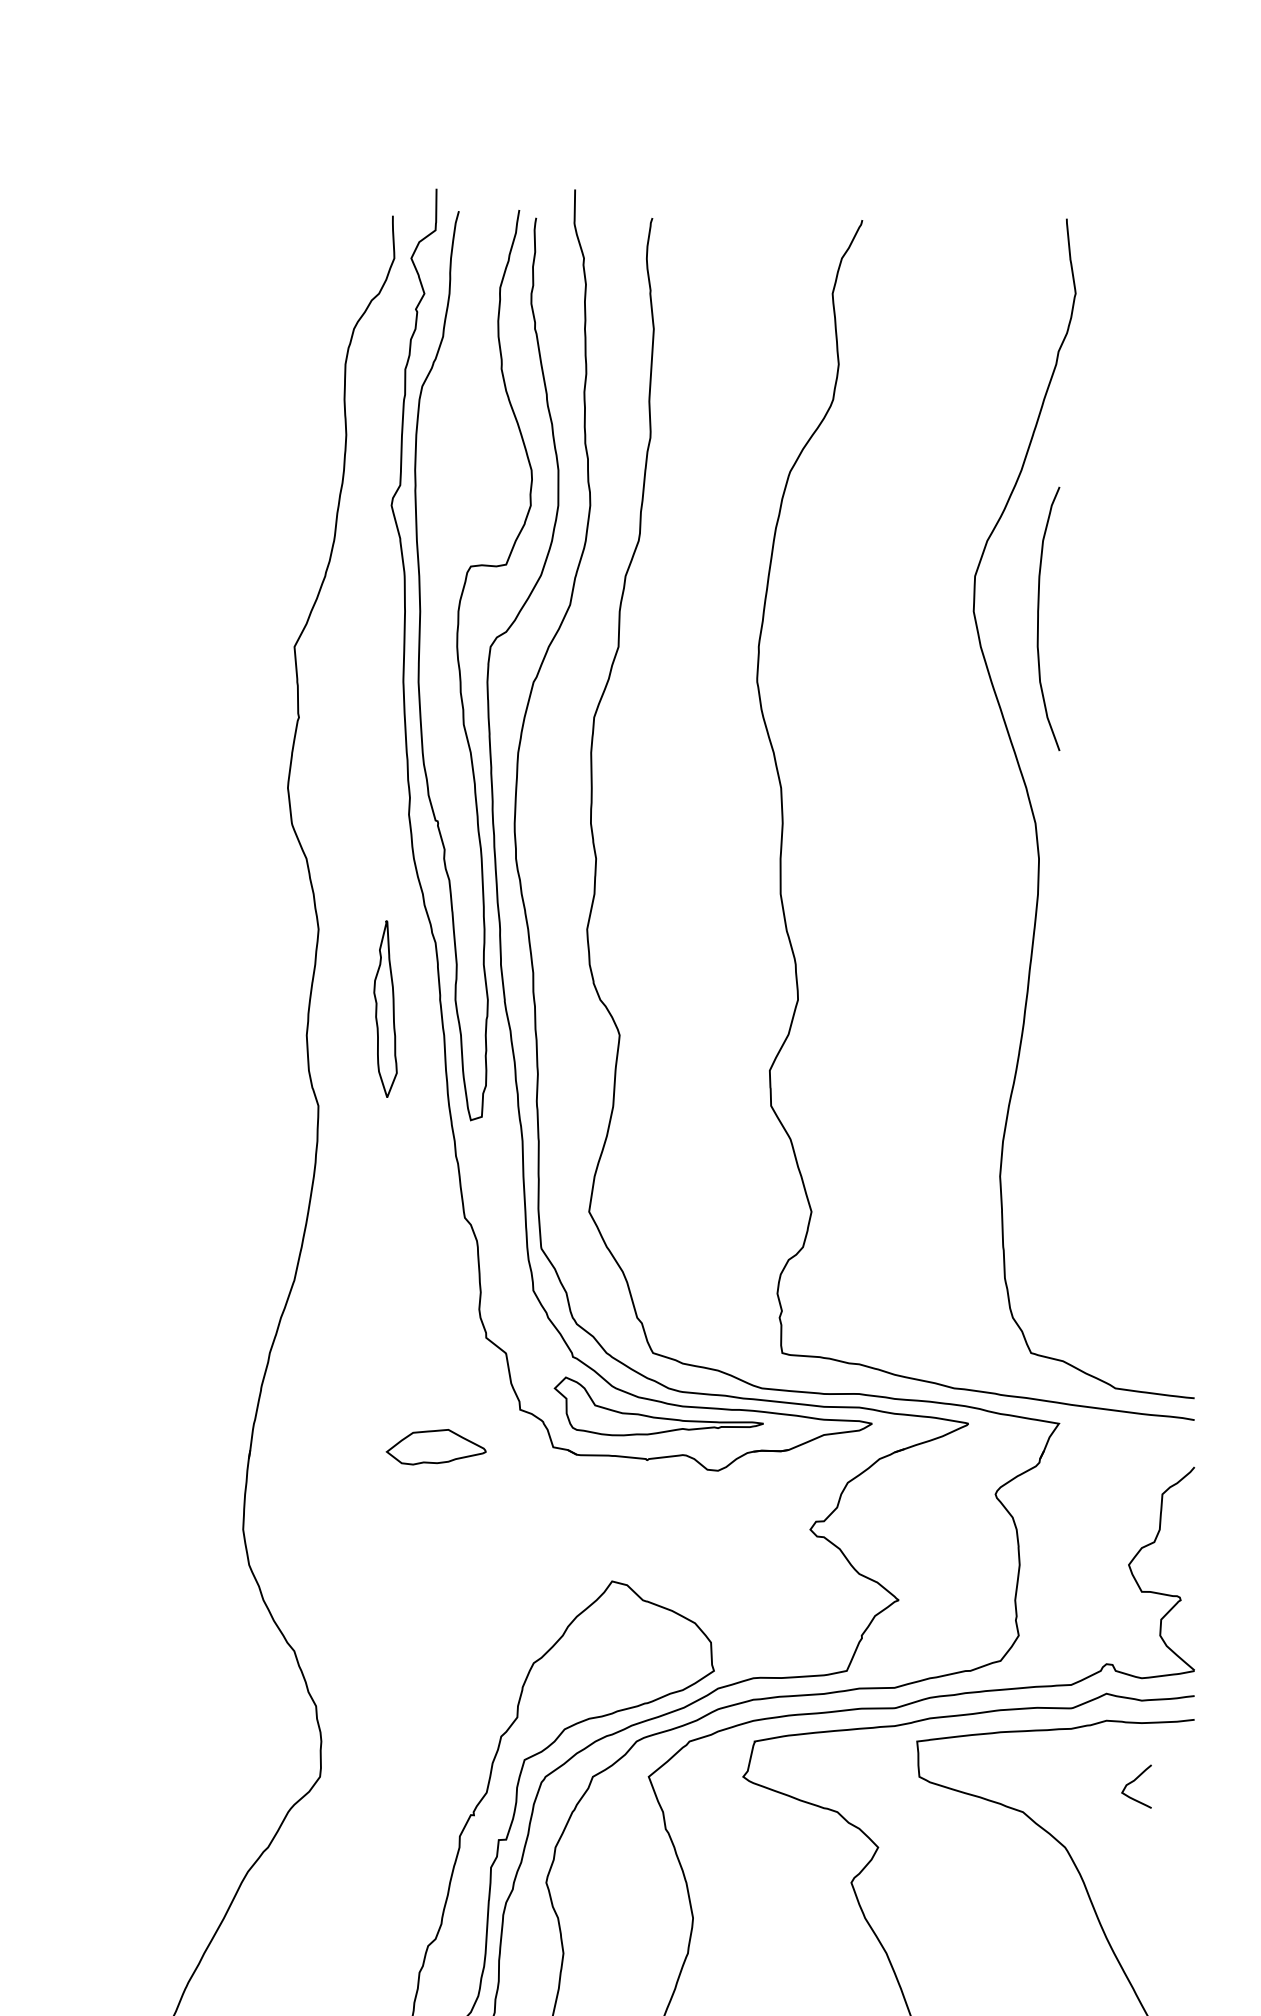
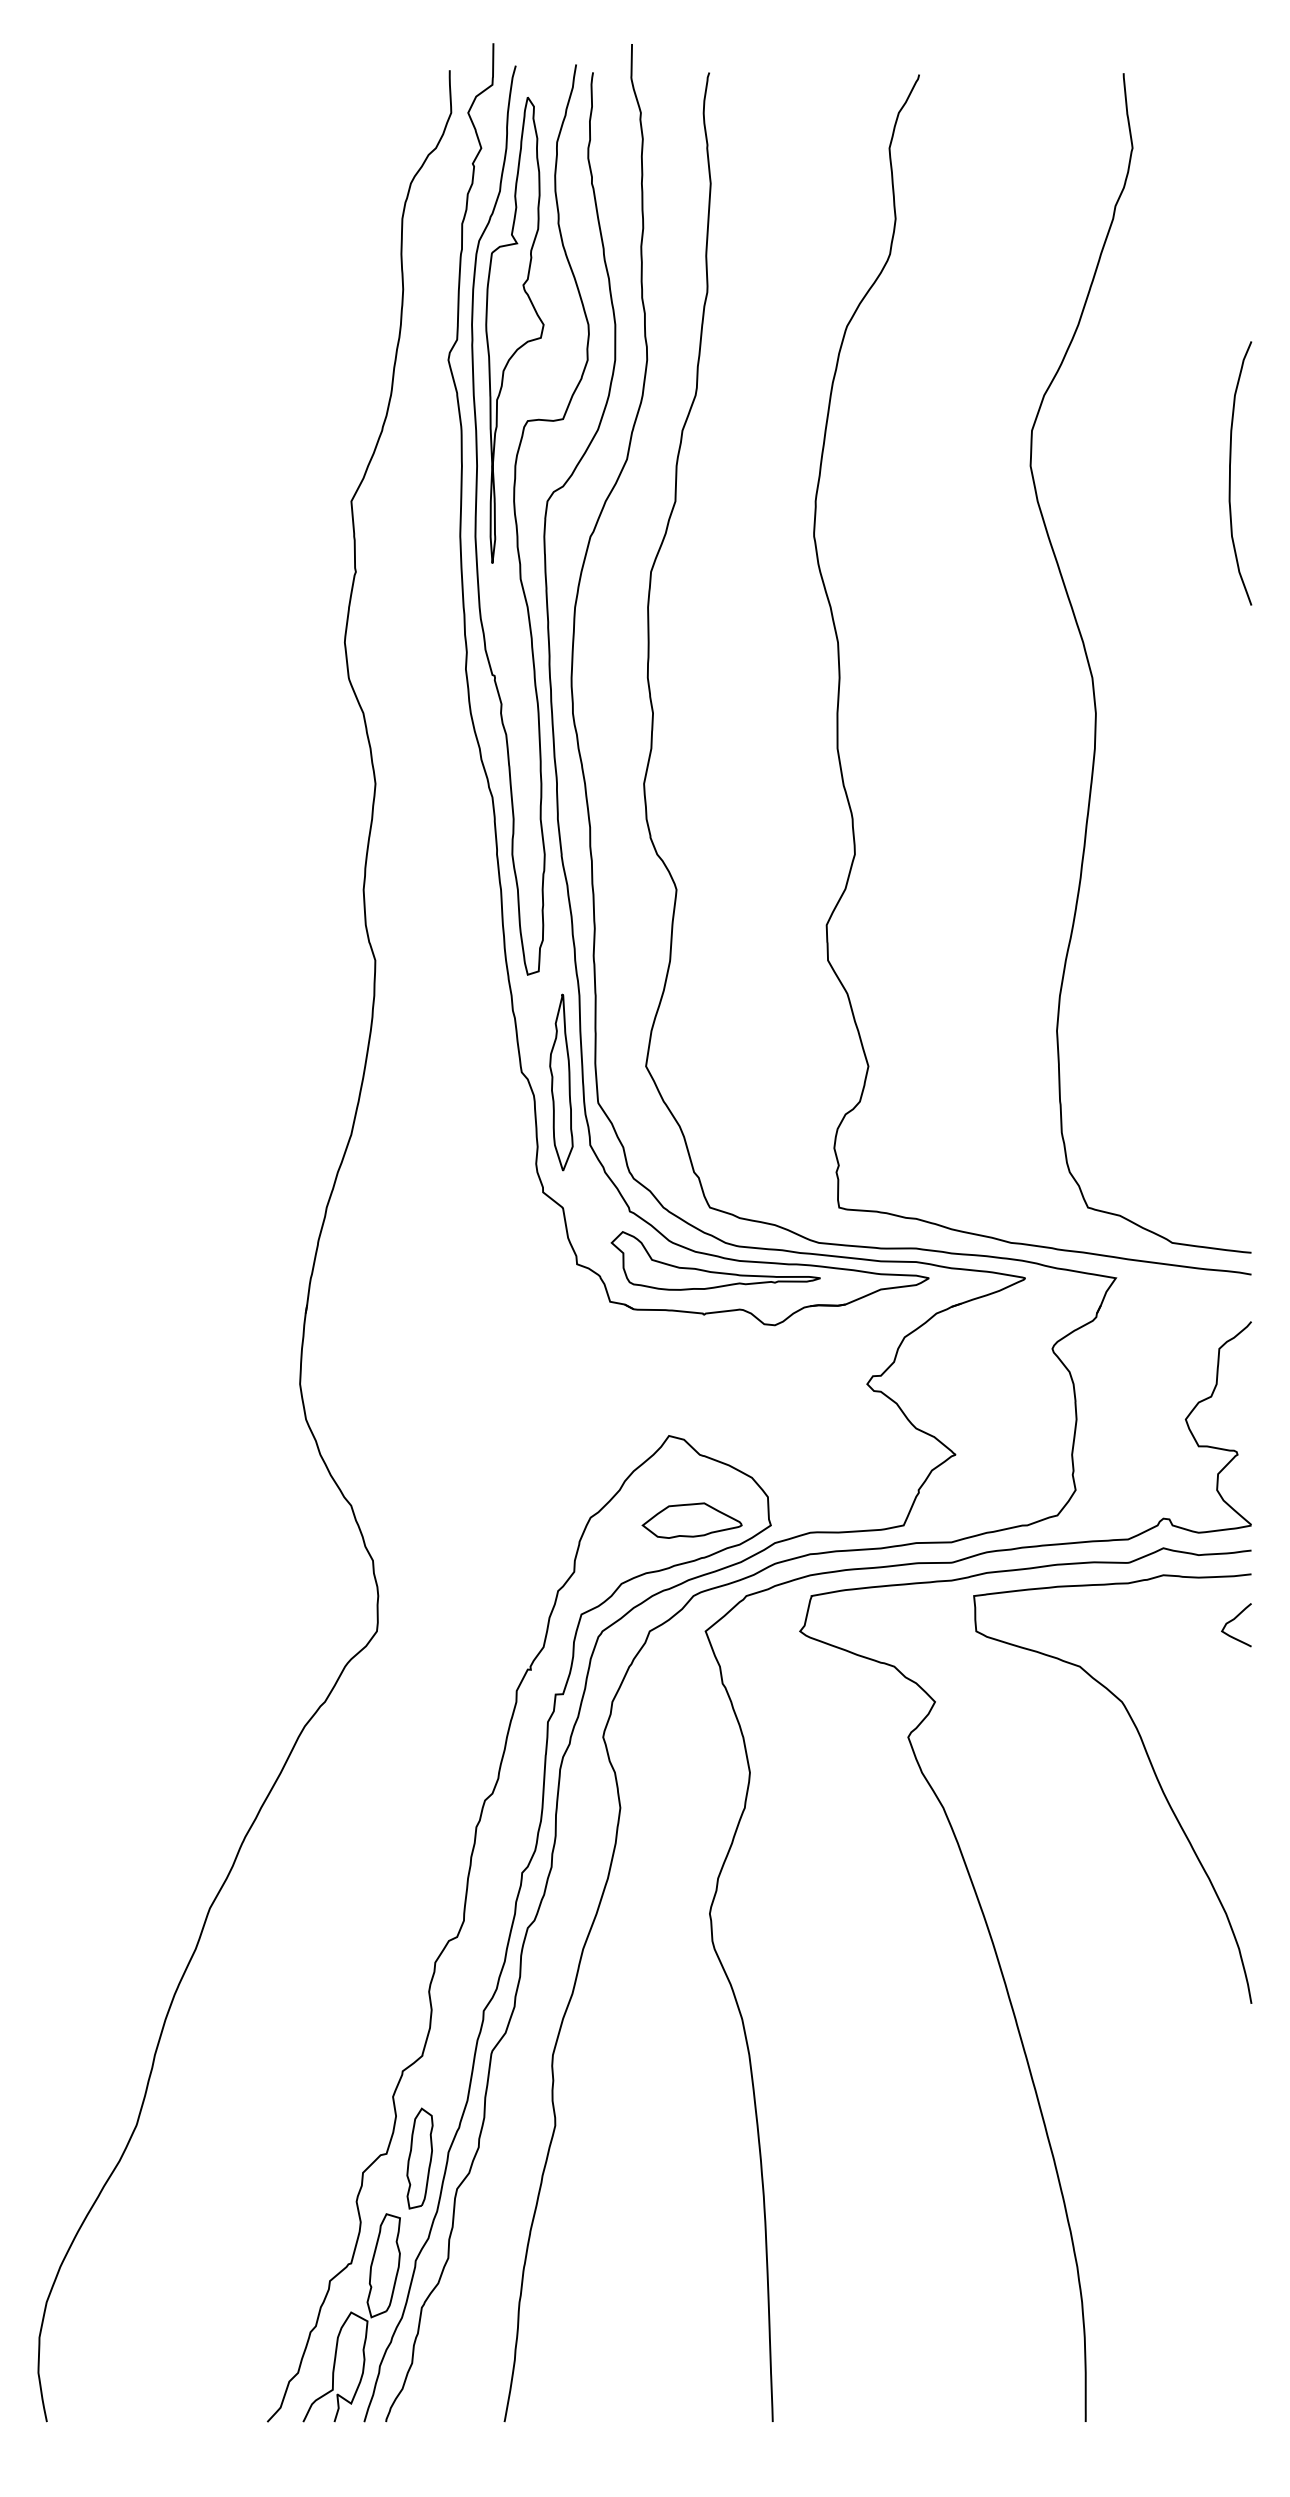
part: (457, 474) -> (514, 329), added
curve: (1038, 618) -> (1230, 473), moved
part: (385, 1008) -> (561, 1082), moved
part: (435, 1446) -> (691, 1520), moved
curve: (1132, 1782) -> (1232, 1621), moved

